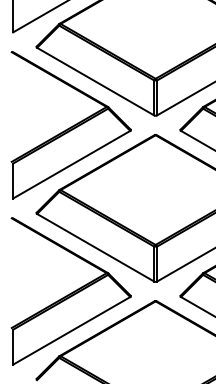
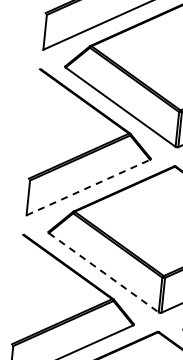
line: (71, 164) -> (88, 187), solid -> dashed
line: (95, 247) -> (103, 272), solid -> dashed

